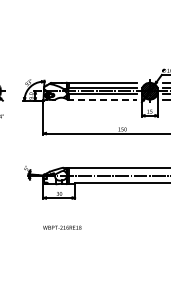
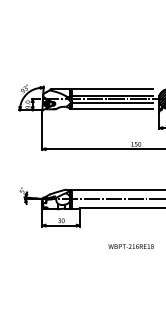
line: (102, 99) -> (112, 108), dashed -> solid
text: (62, 227) -> (131, 246), moved

